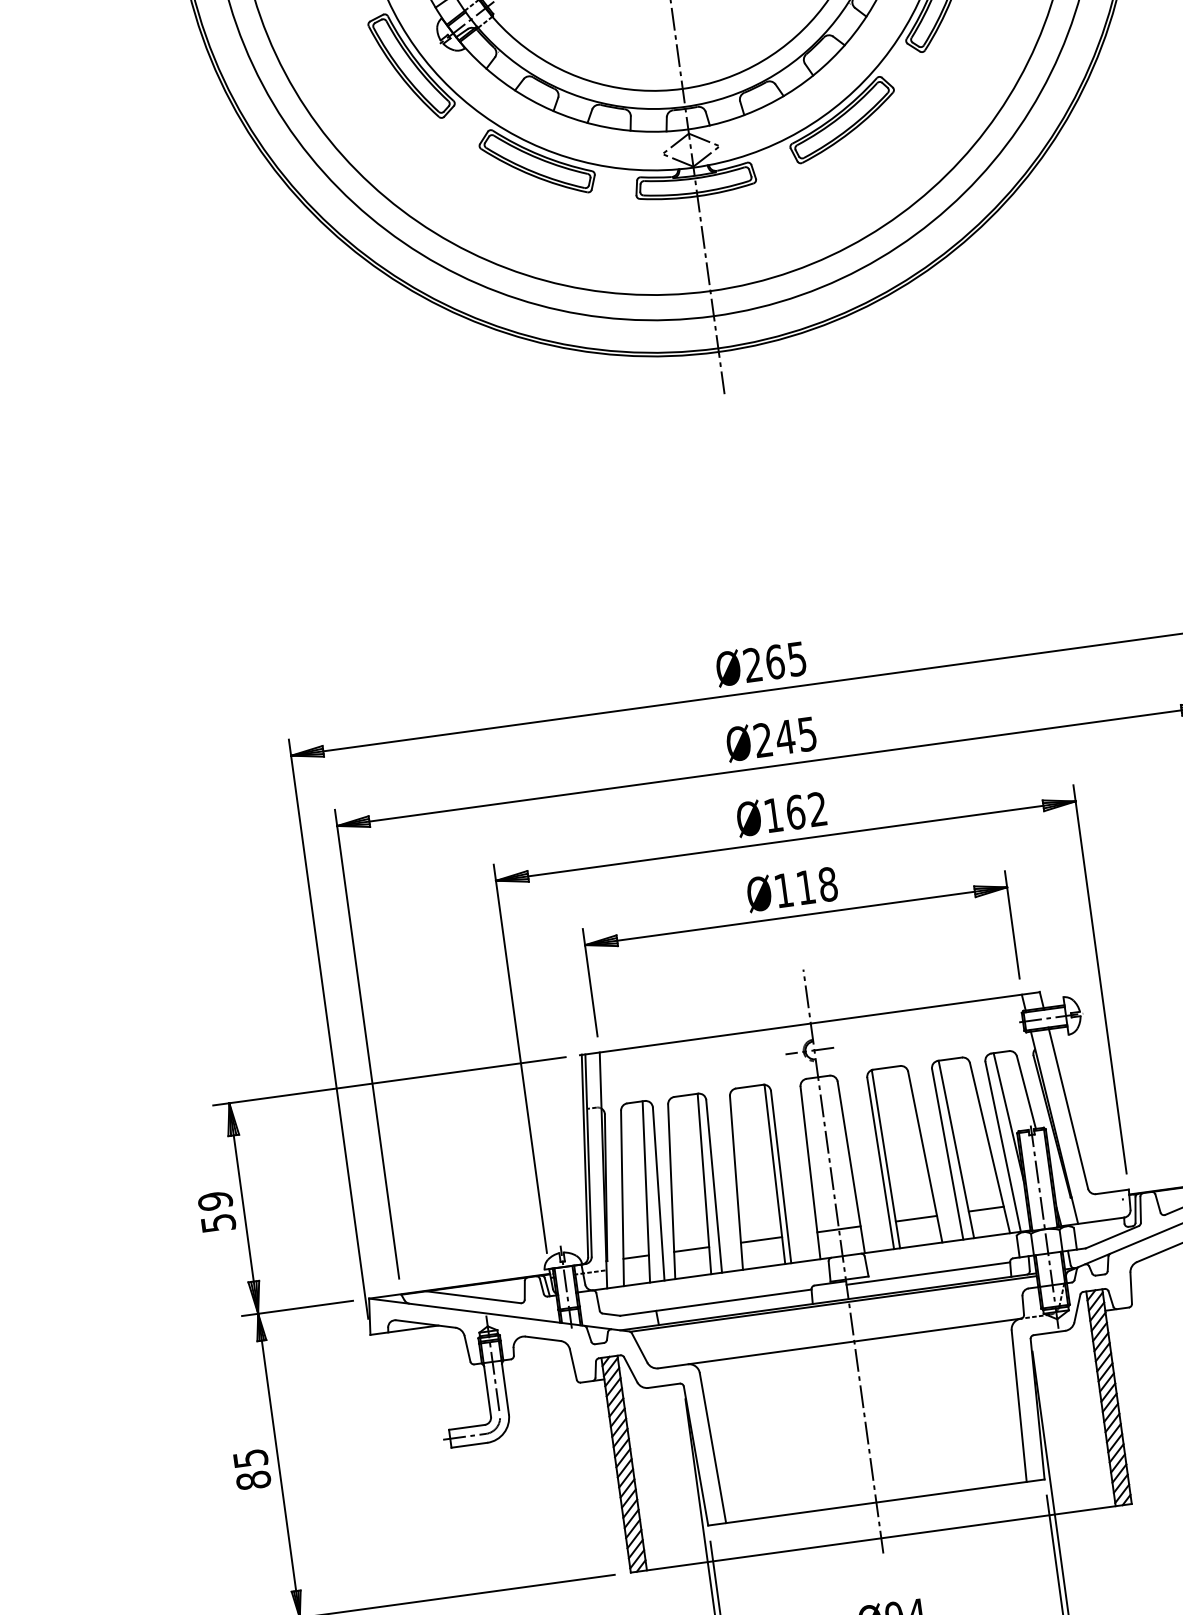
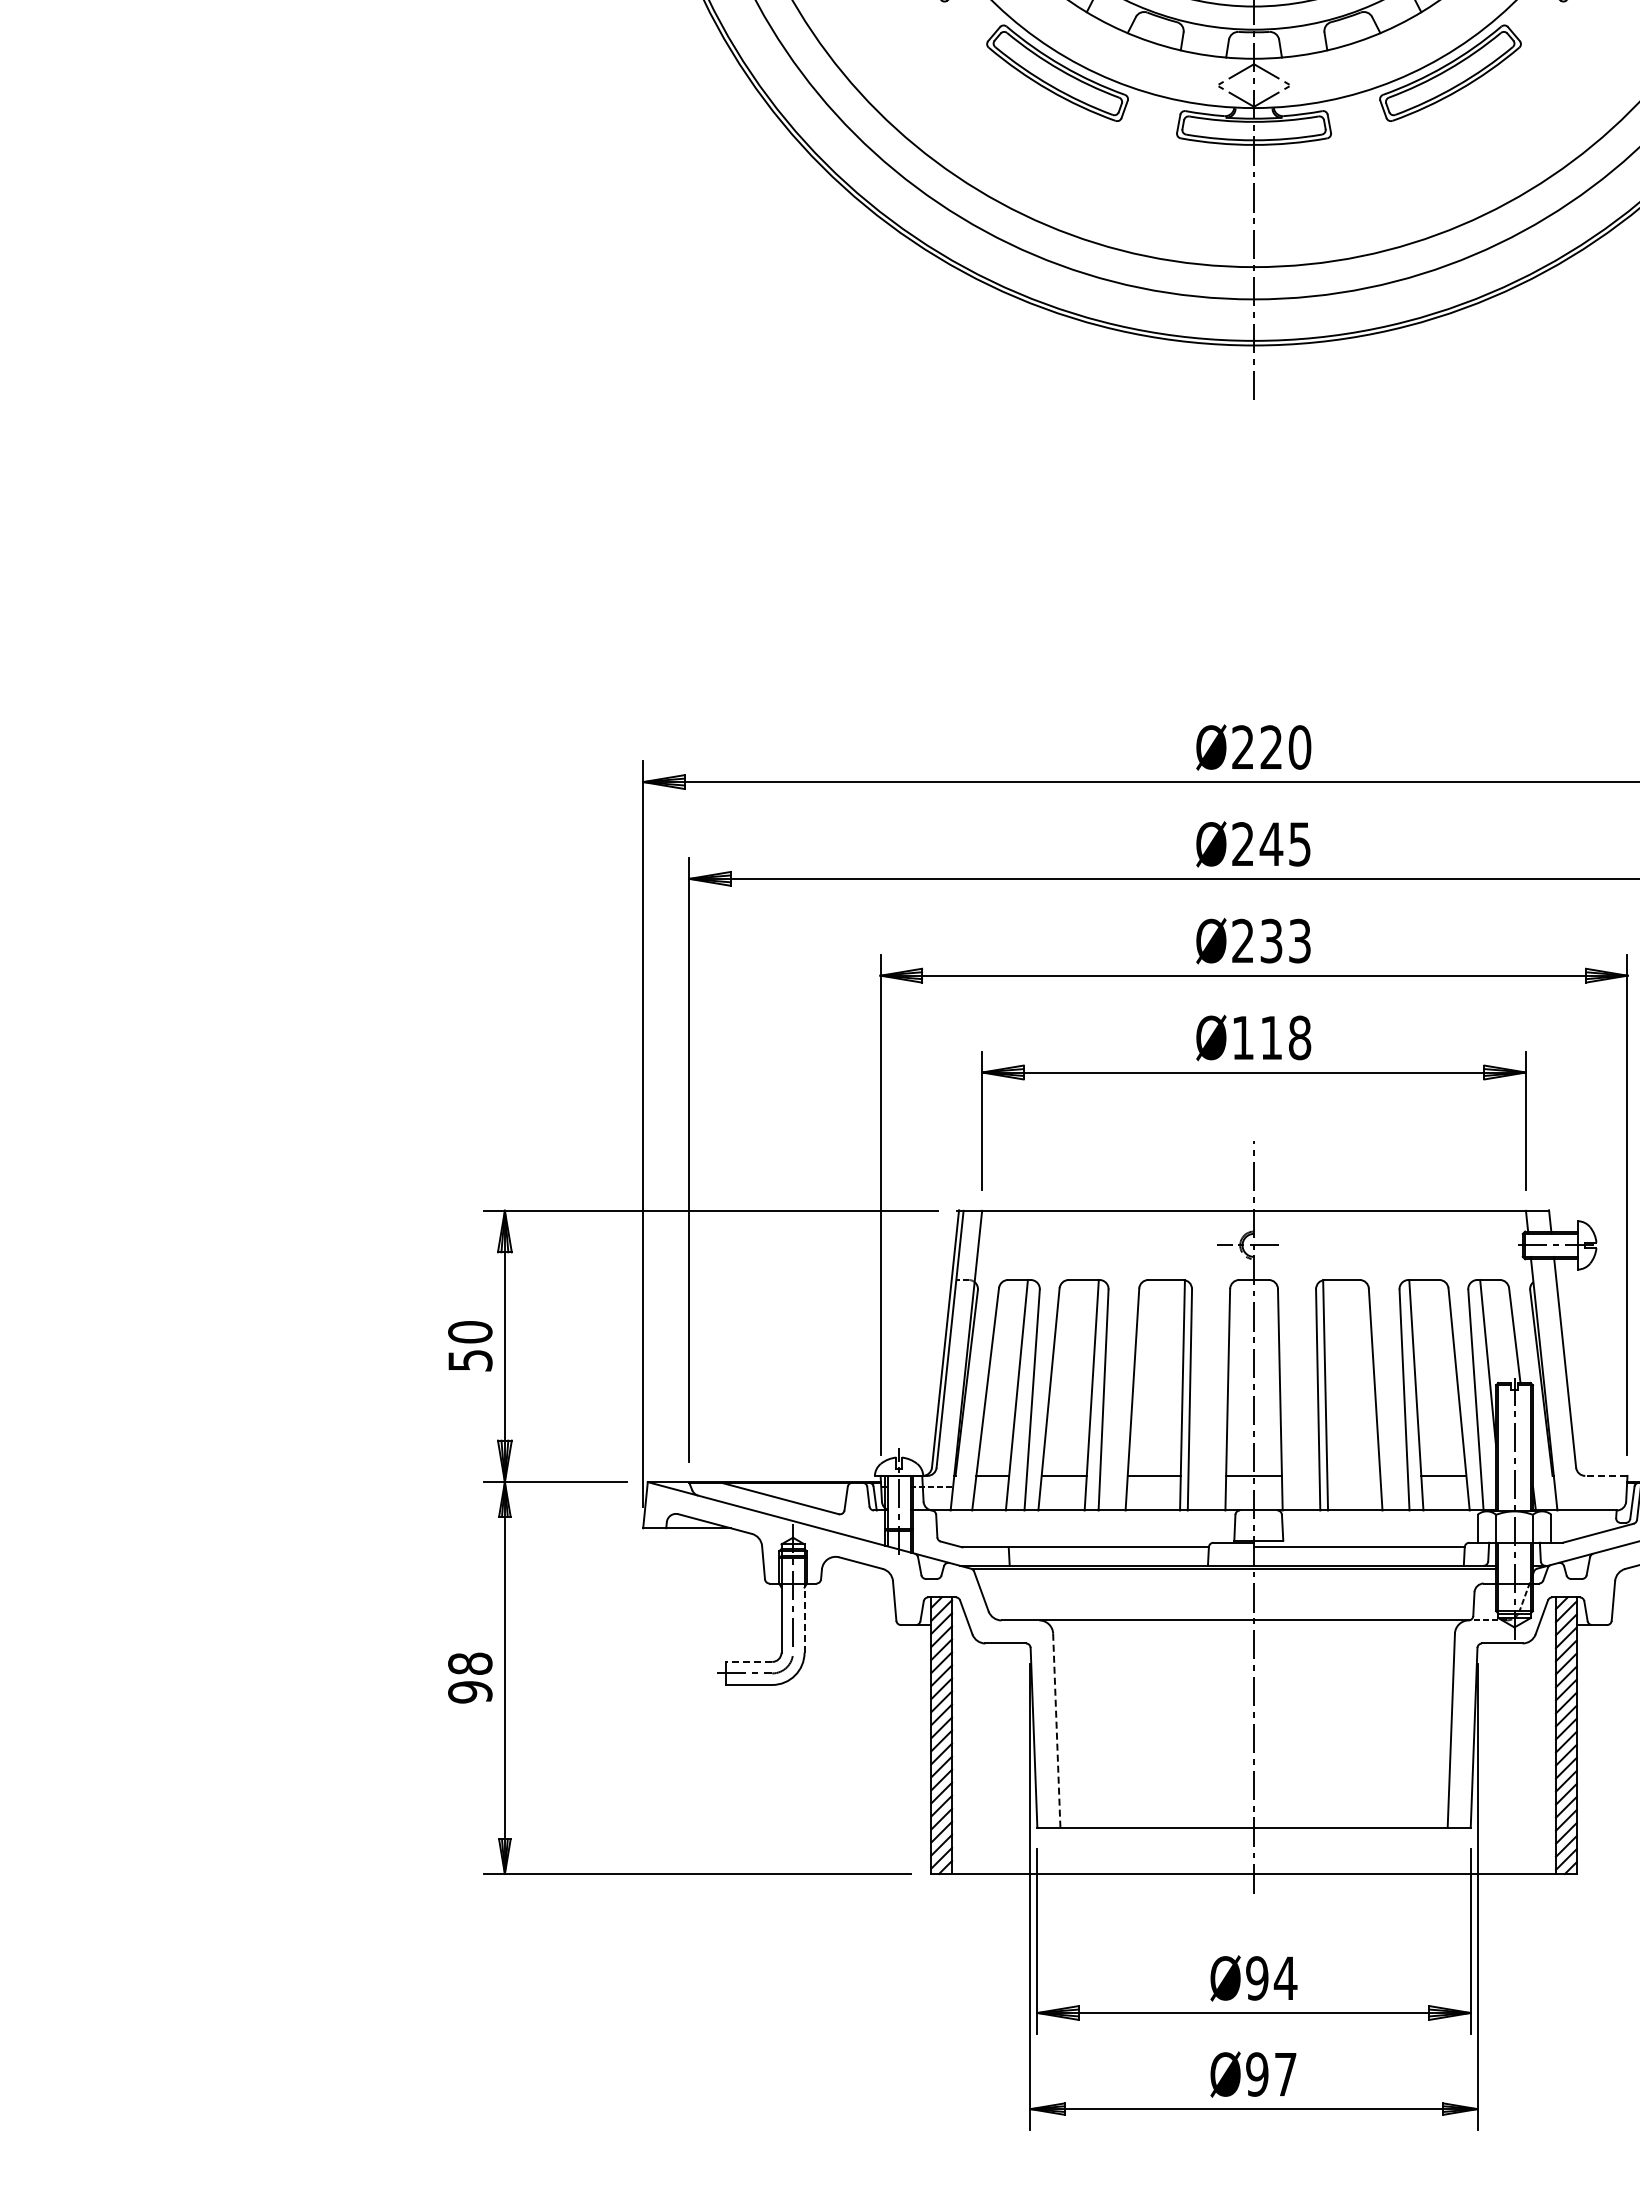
text: (785, 660) -> (1285, 747), Ø265 -> Ø220
text: (795, 811) -> (1271, 940), Ø162 -> Ø233
line: (1111, 1191) -> (1605, 1475), solid -> dashed
text: (215, 1201) -> (470, 1332), 59 -> 50
line: (916, 1218) -> (1353, 1475), removed
line: (505, 1387) -> (804, 1618), solid -> dashed
line: (466, 1427) -> (748, 1661), solid -> dashed
line: (712, 1448) -> (1056, 1731), solid -> dashed
text: (252, 1469) -> (470, 1677), 85 -> 98

